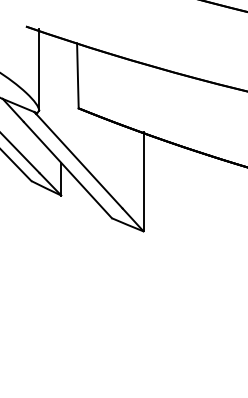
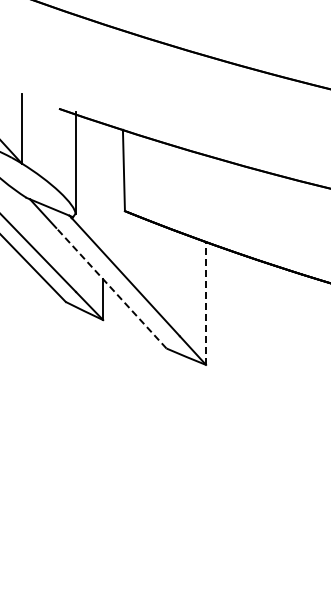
line: (67, 170) -> (111, 288), solid -> dashed
line: (143, 182) -> (206, 303), solid -> dashed

